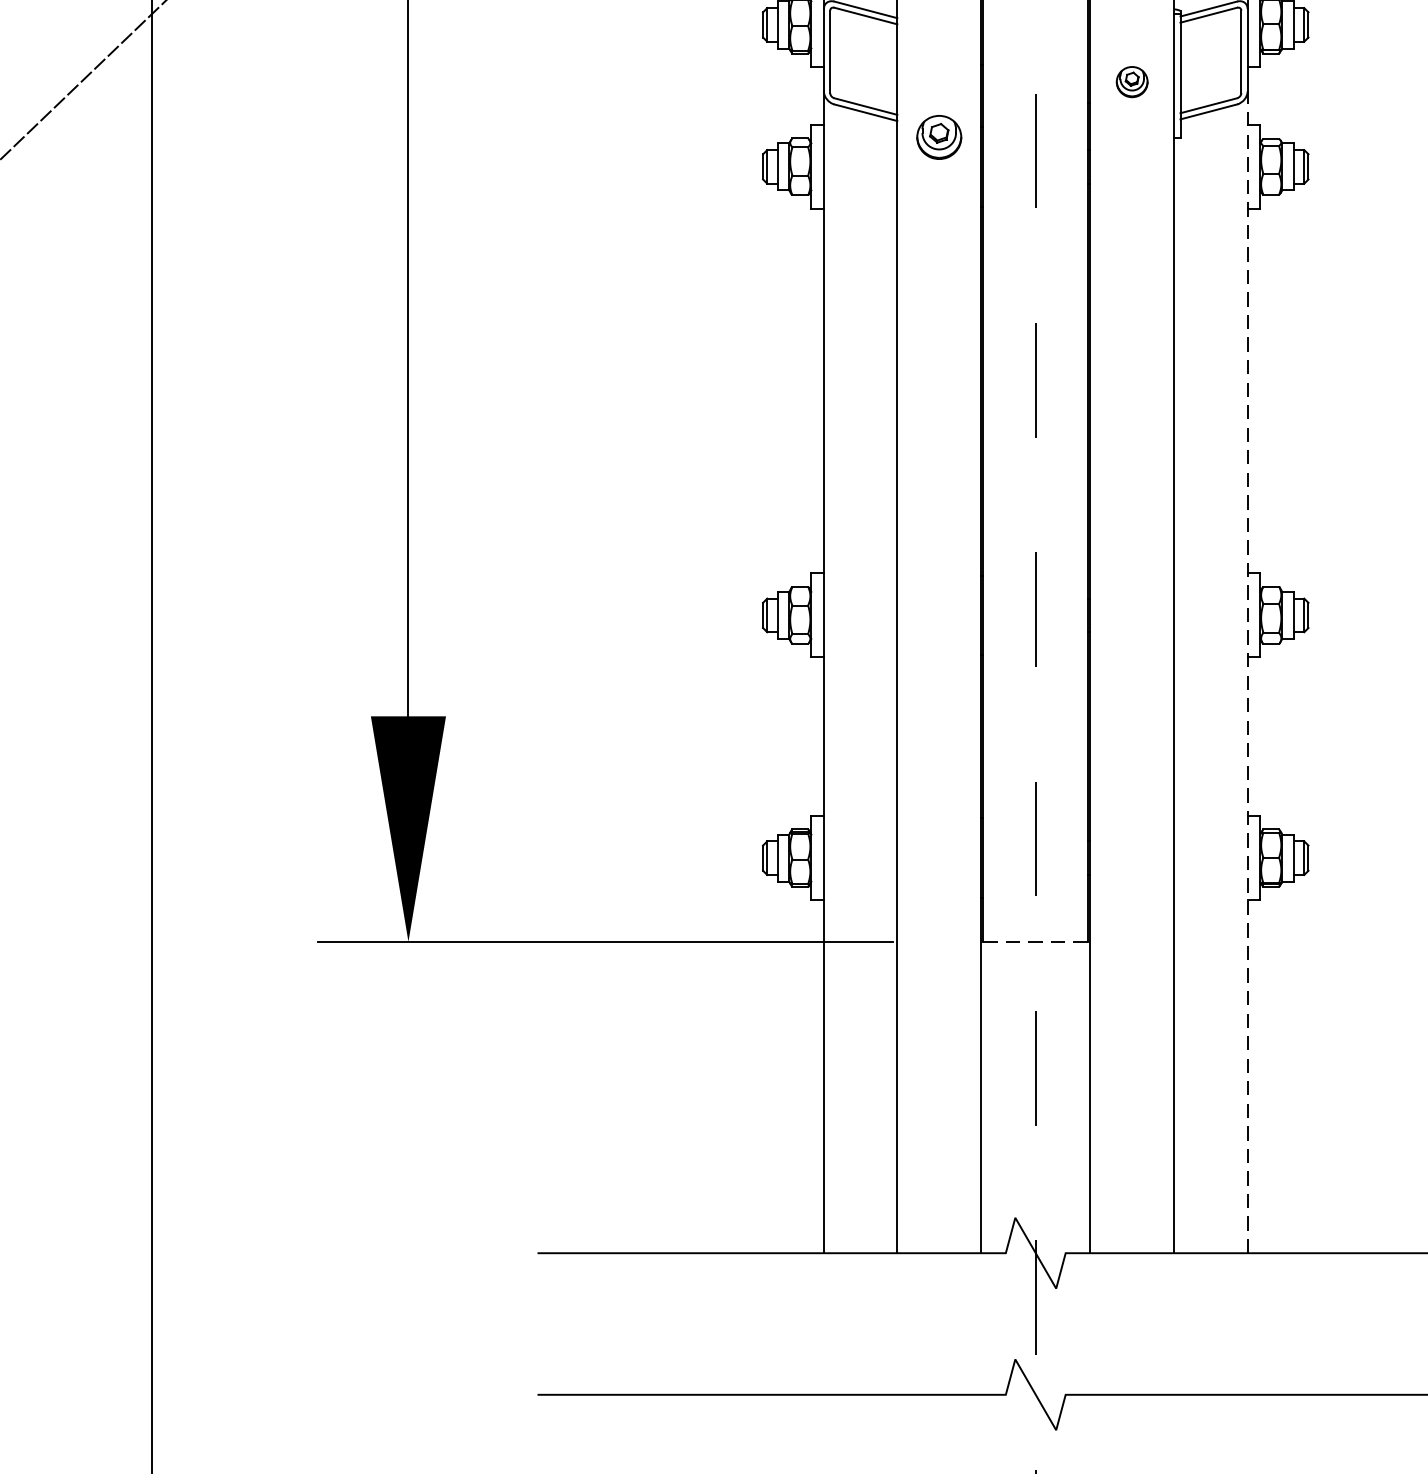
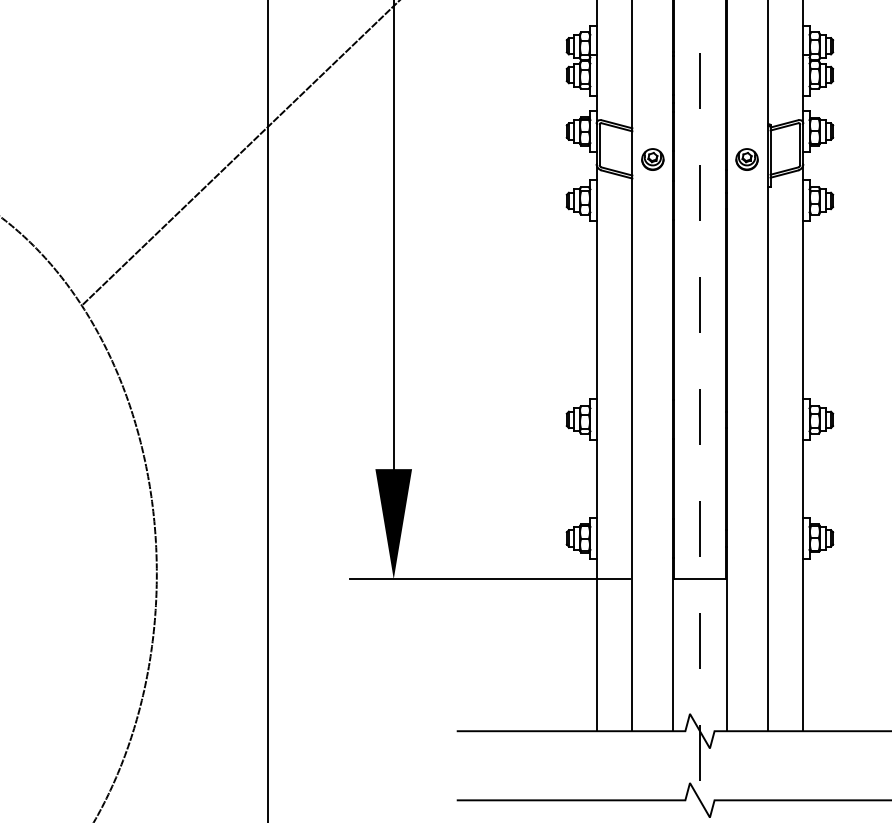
part: (1131, 82) -> (746, 159), size x1.43
part: (938, 137) -> (652, 159), moved
line: (1247, 671) -> (803, 447), dashed -> solid
line: (1034, 942) -> (699, 579), dashed -> solid

